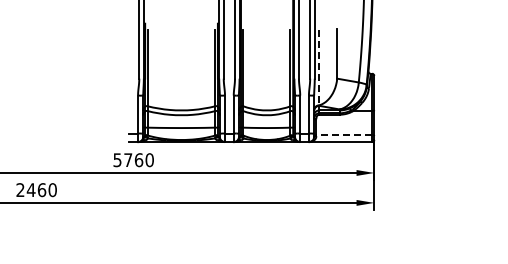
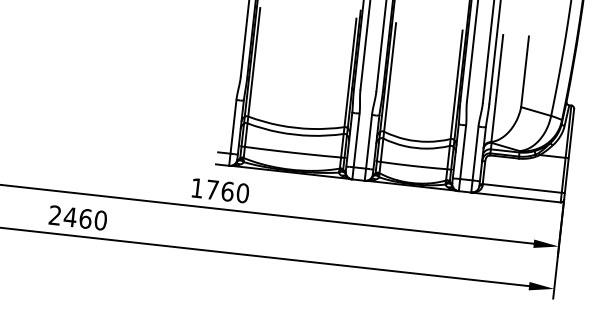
line: (319, 67) -> (497, 88), dashed -> solid
line: (344, 135) -> (522, 188), dashed -> solid
text: (117, 160) -> (197, 188), 5760 -> 1760

